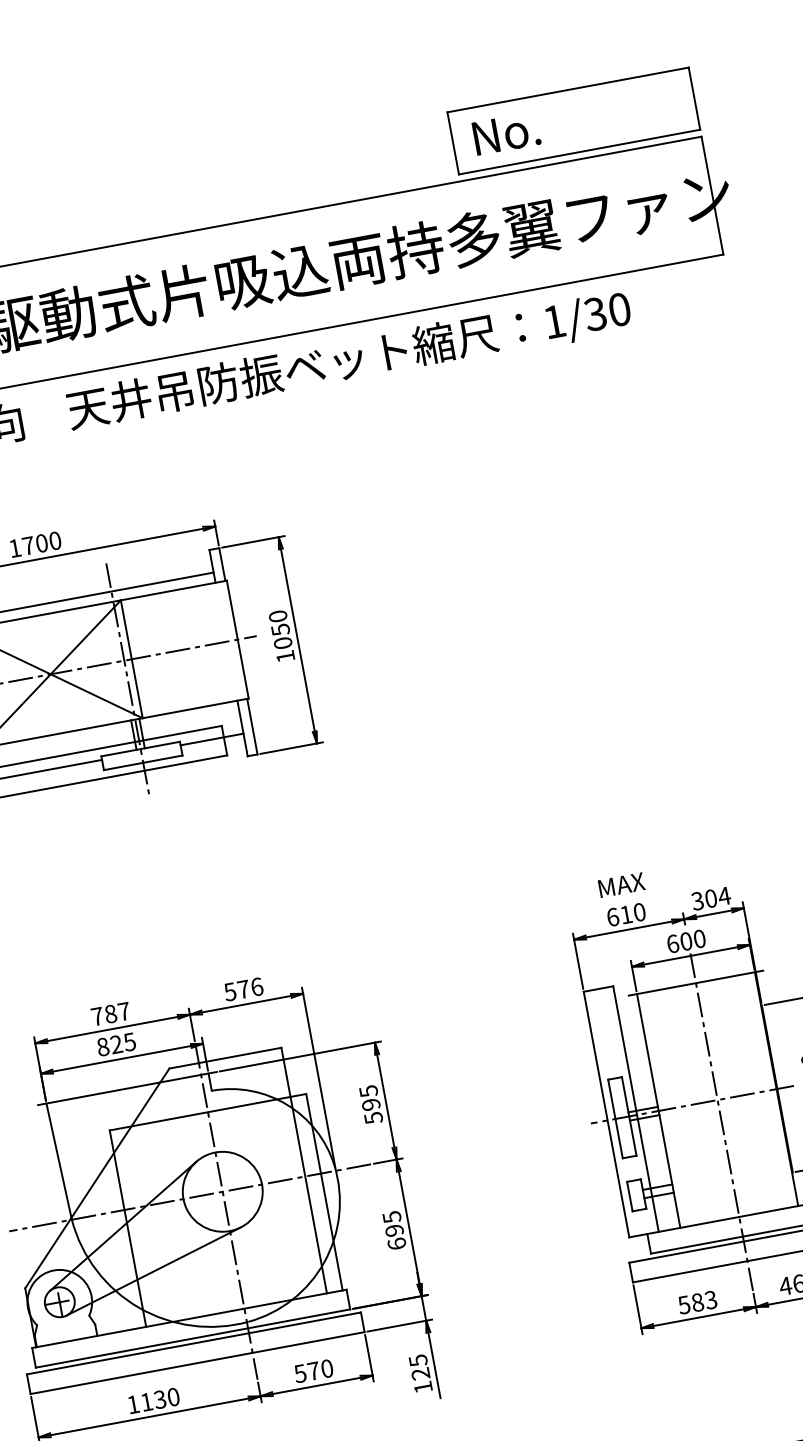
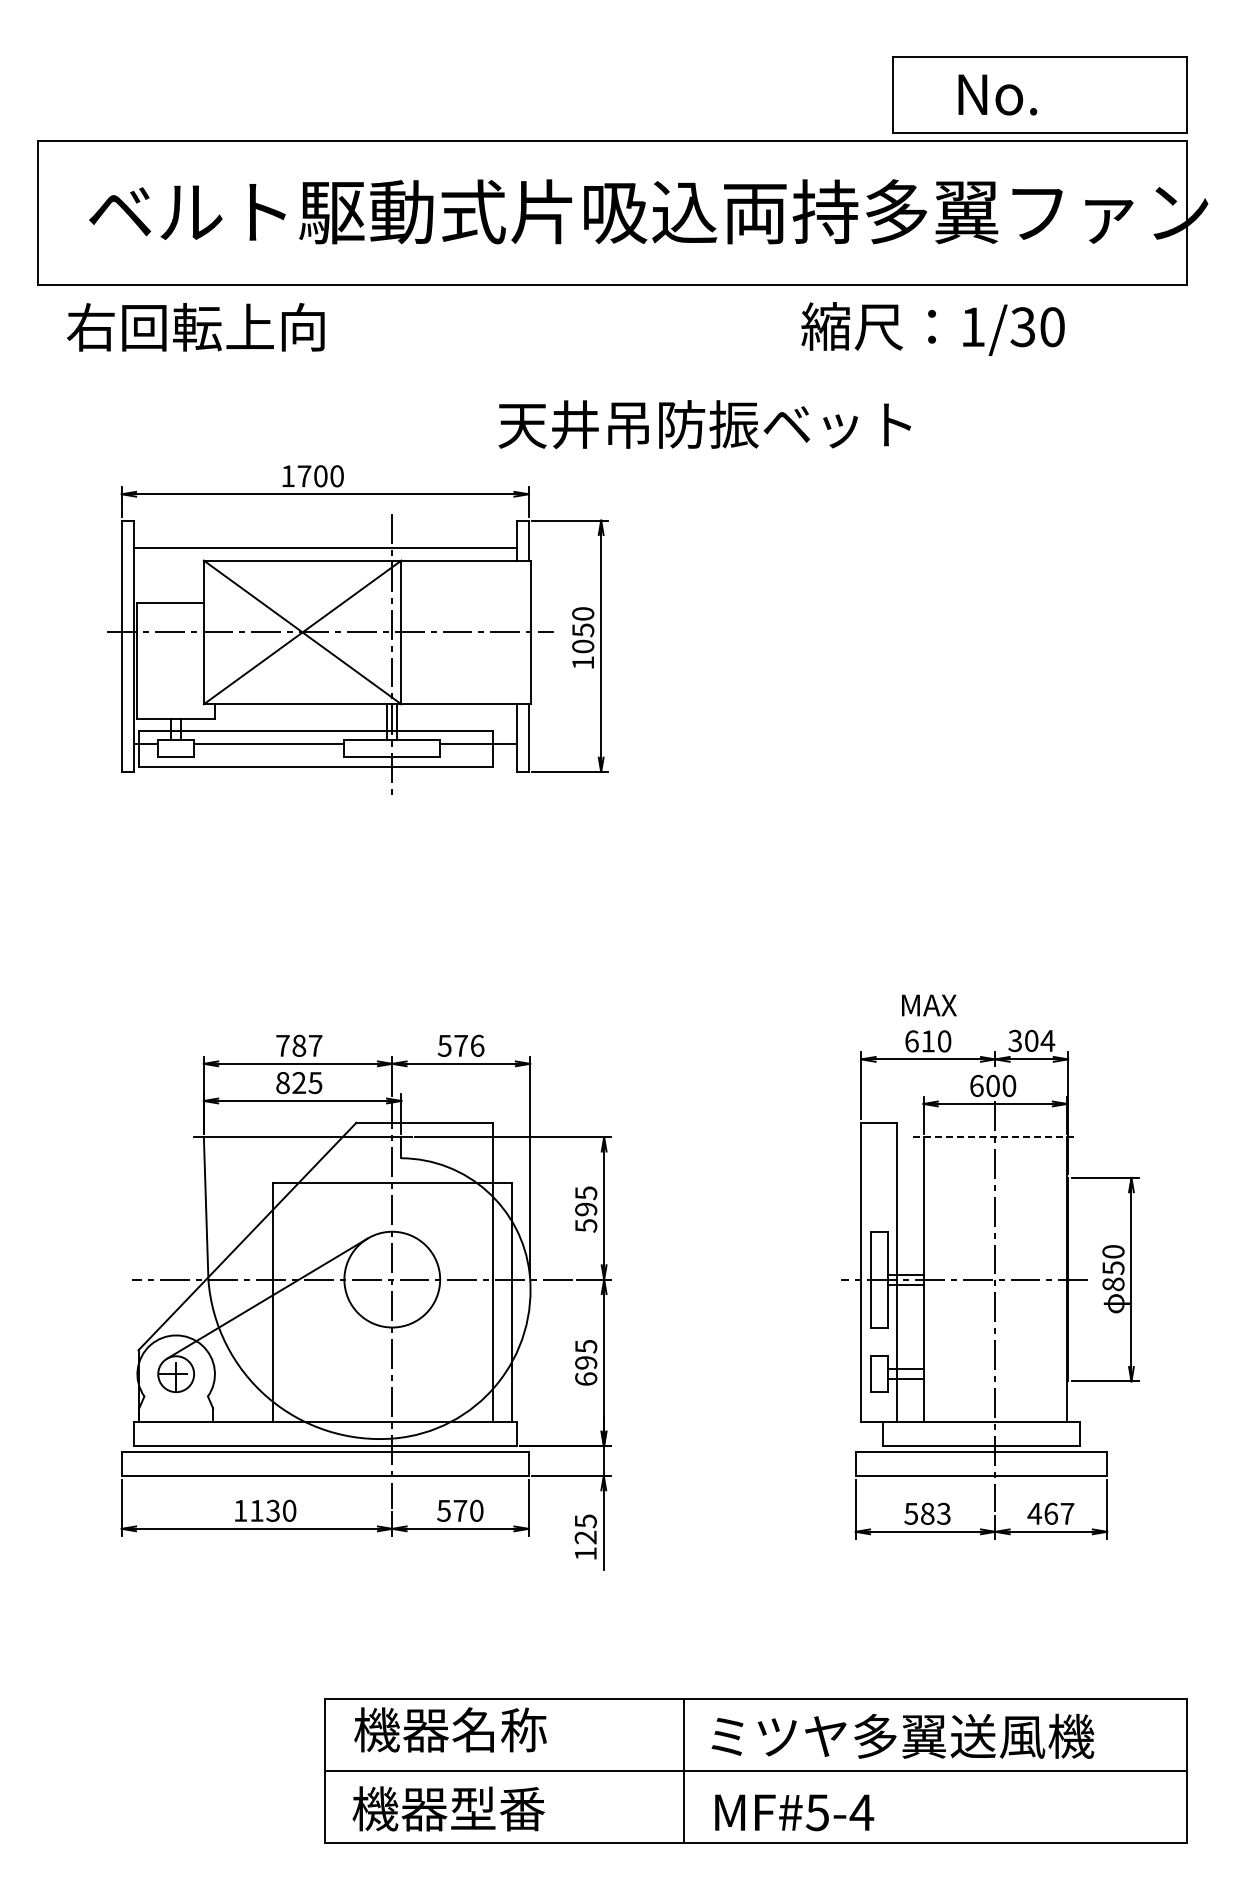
text: (506, 133) -> (997, 94), moved
text: (237, 380) -> (704, 424), moved
line: (696, 983) -> (995, 1137), solid -> dashed
line: (153, 1271) -> (293, 1358), removed

